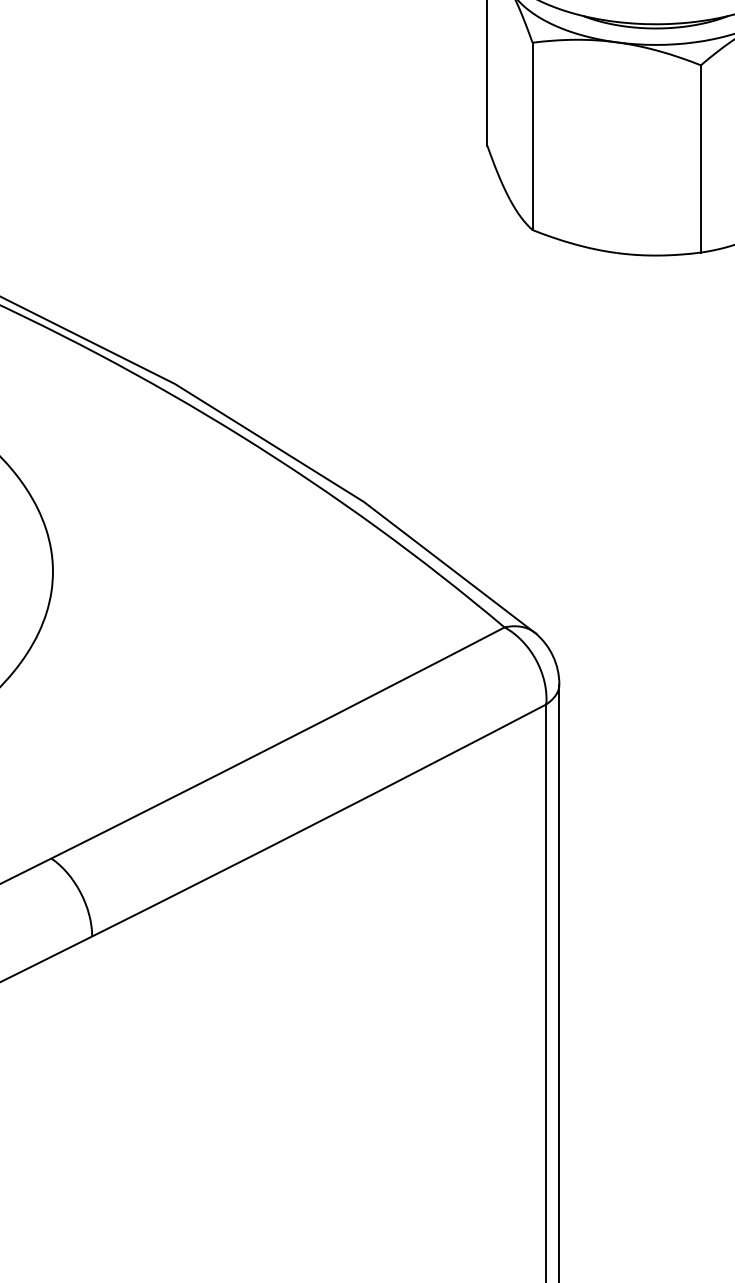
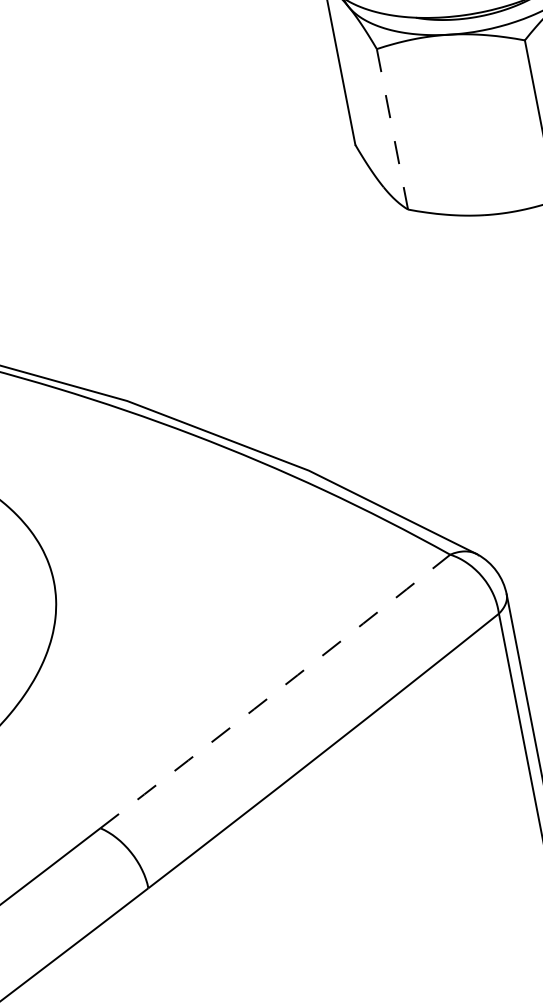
line: (532, 136) -> (392, 129), solid -> dashed
arc: (278, 743) -> (275, 691), solid -> dashed

